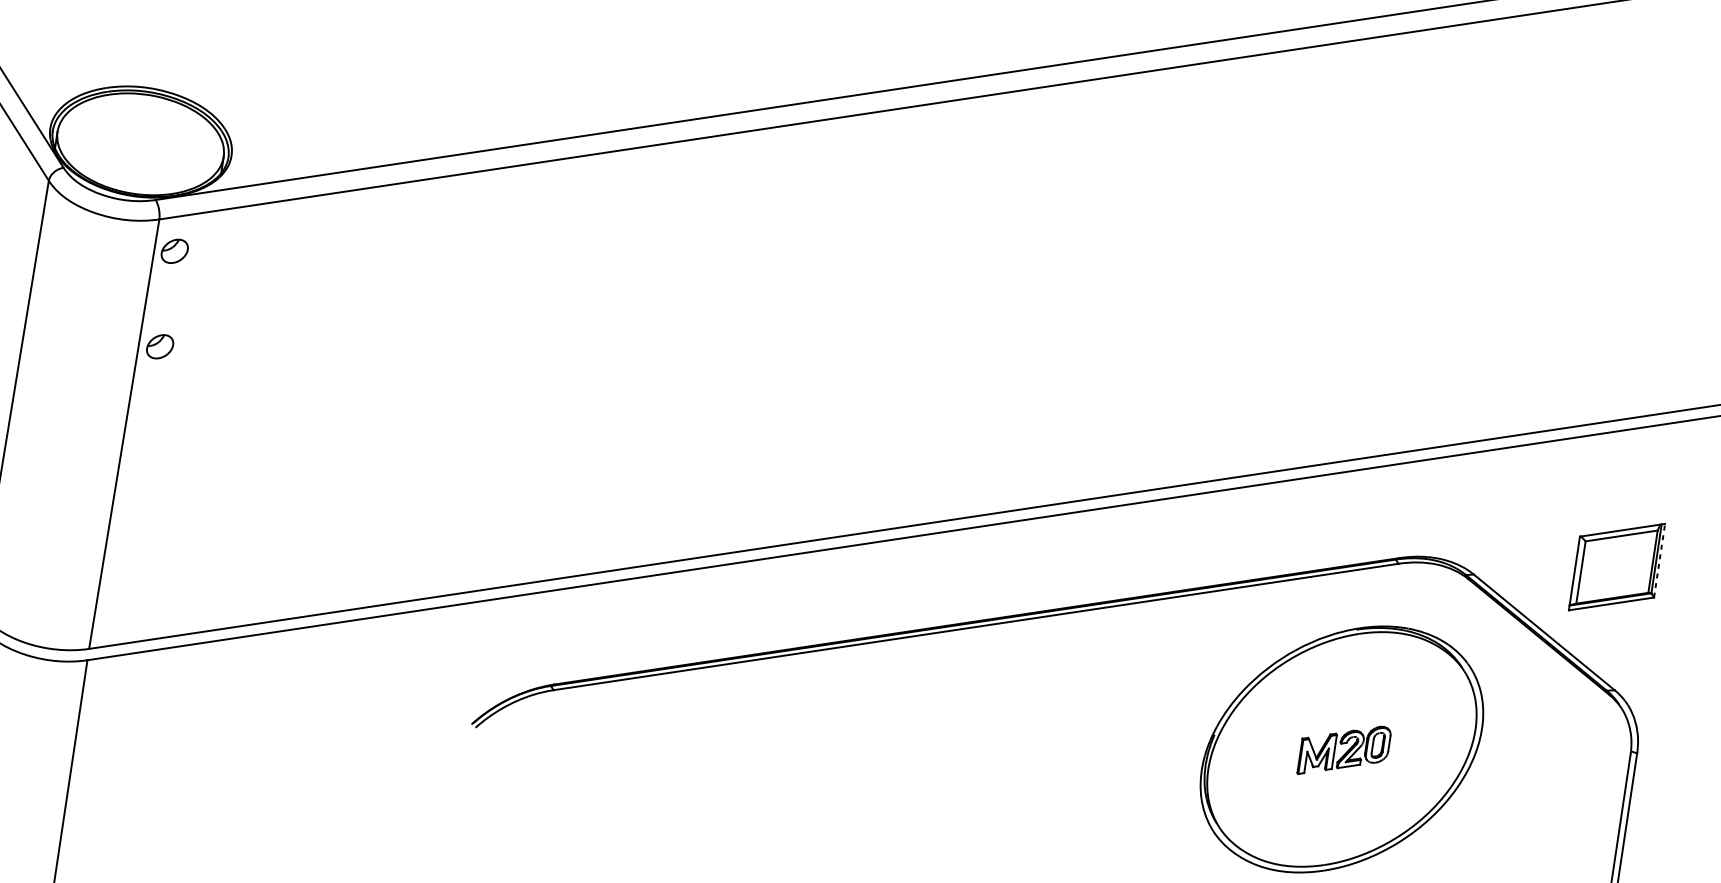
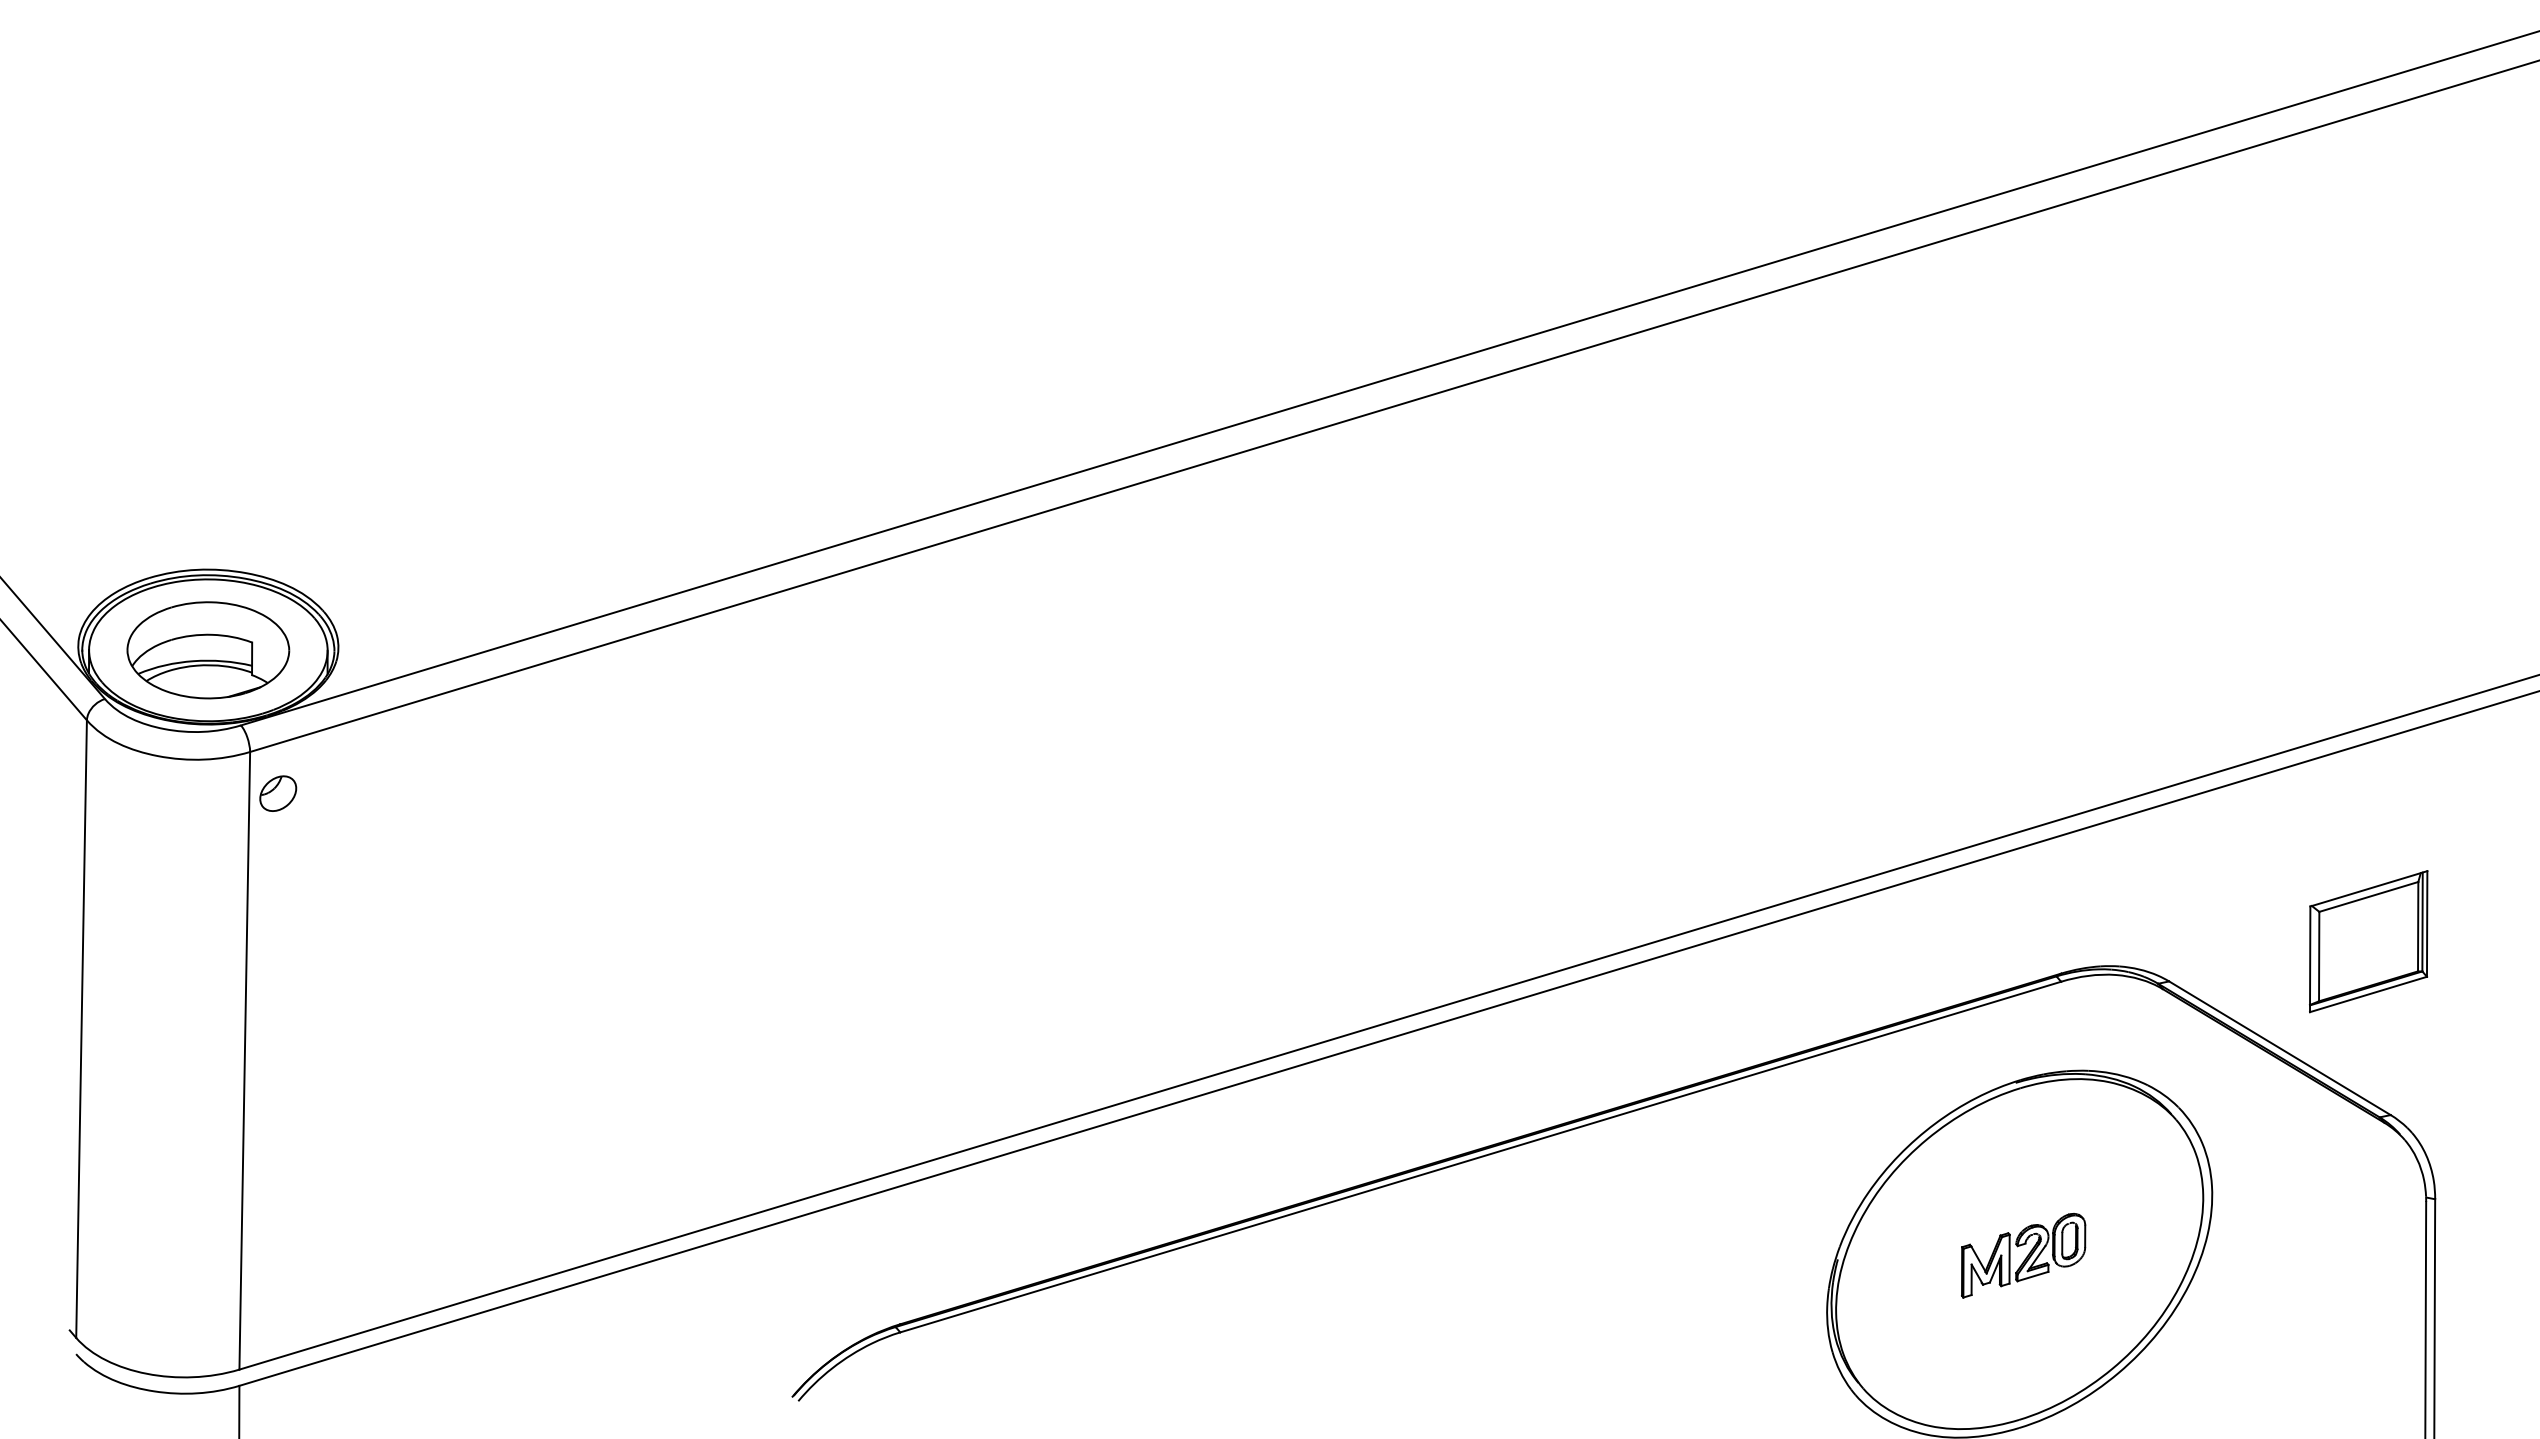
part: (140, 144) -> (208, 650), added
part: (160, 346) -> (277, 930), removed
line: (1659, 560) -> (2427, 923), dashed -> solid

